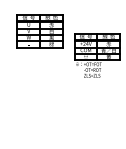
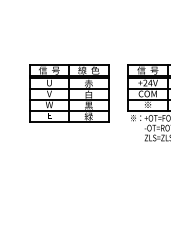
part: (39, 31) -> (67, 94), moved

